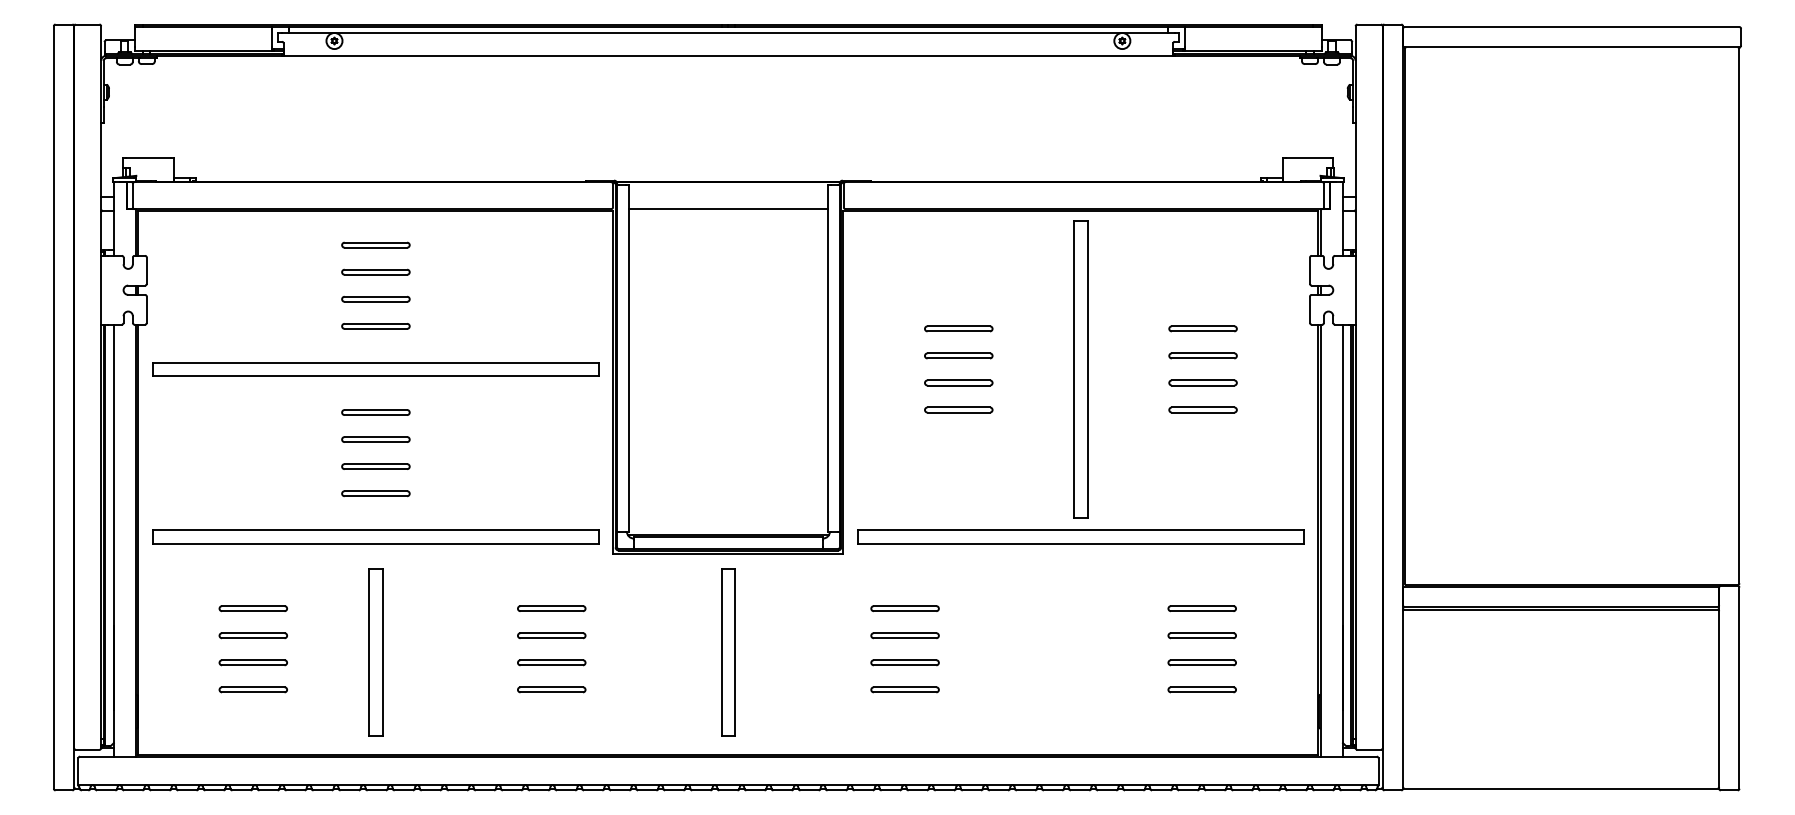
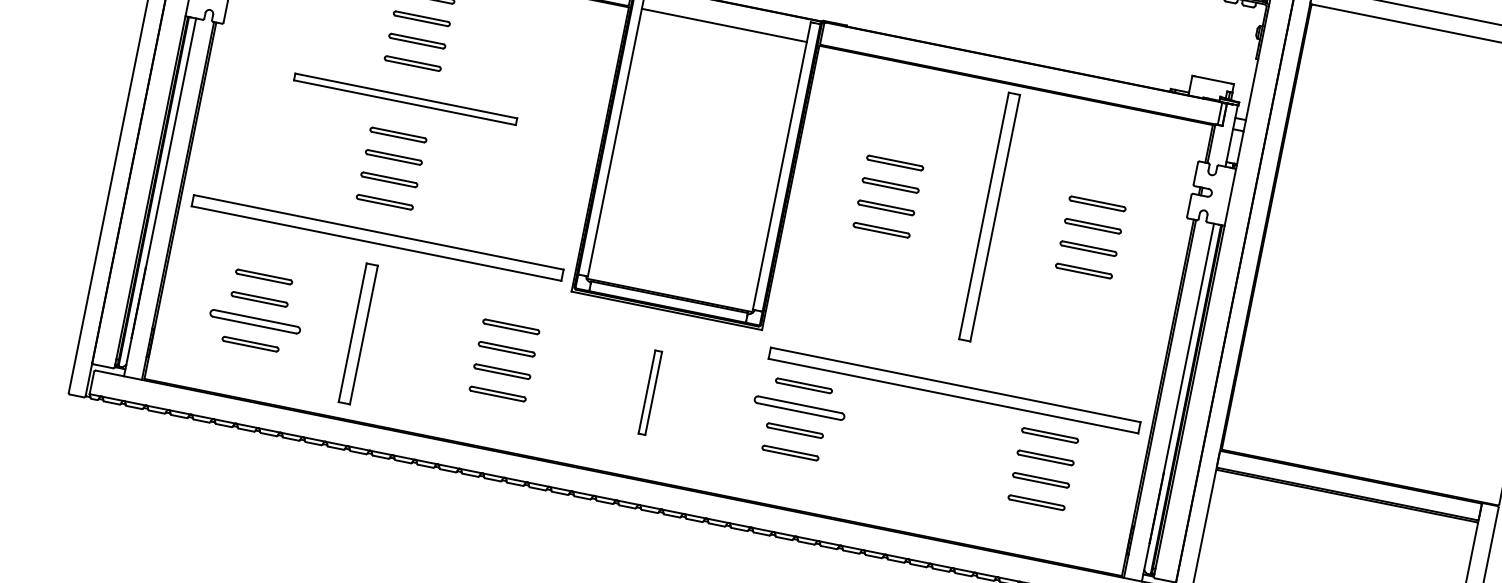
part: (375, 369) -> (405, 99), size x0.6
part: (1080, 536) -> (954, 390), moved
part: (904, 635) -> (799, 407), size x1.6
part: (728, 652) -> (650, 392), size x0.6
part: (252, 662) -> (254, 321), size x1.6

